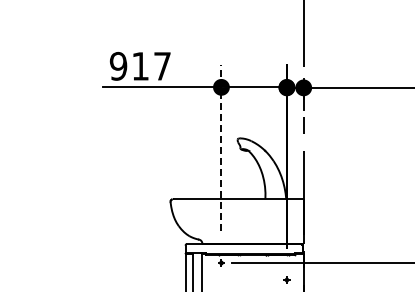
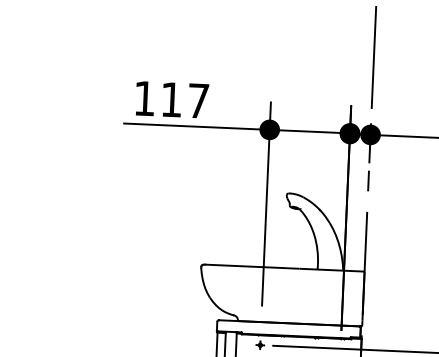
text: (118, 65) -> (144, 97), 917 -> 117
line: (221, 147) -> (266, 203), dashed -> solid

